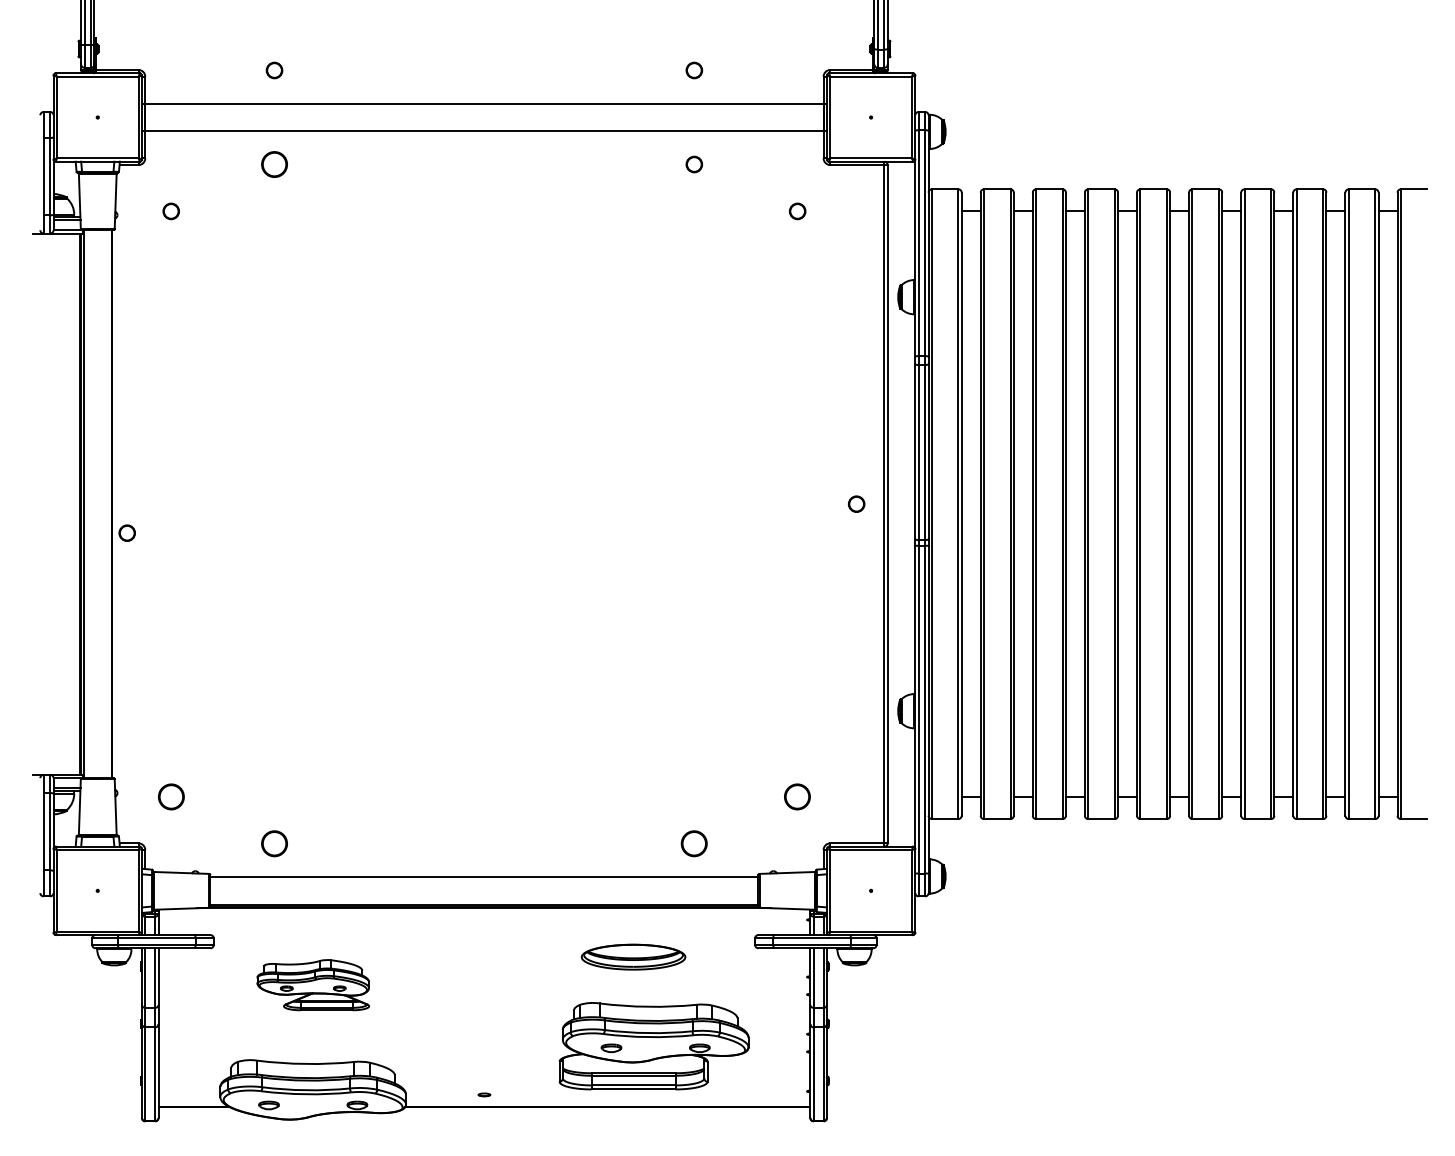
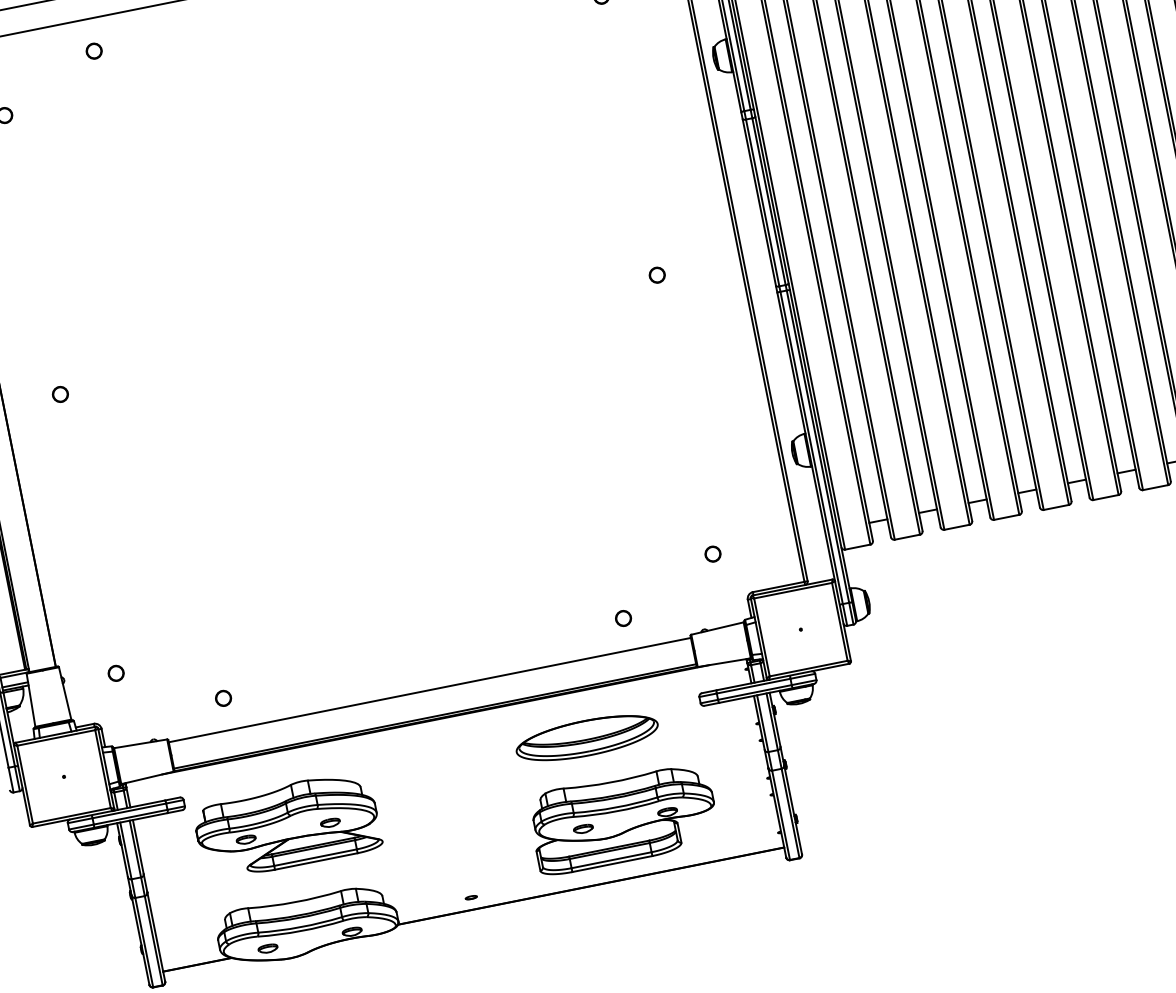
part: (274, 164) -> (94, 51), size x0.62
part: (856, 503) -> (657, 274), moved
circle: (126, 532) -> (59, 393), moved
circle: (170, 796) -> (115, 673), size x0.62
circle: (797, 796) -> (712, 553), size x0.62
part: (274, 843) -> (223, 698), size x0.62
part: (694, 843) -> (623, 618), size x0.62
part: (633, 956) -> (586, 737), size x1.43
part: (313, 984) -> (287, 825), size x1.67

